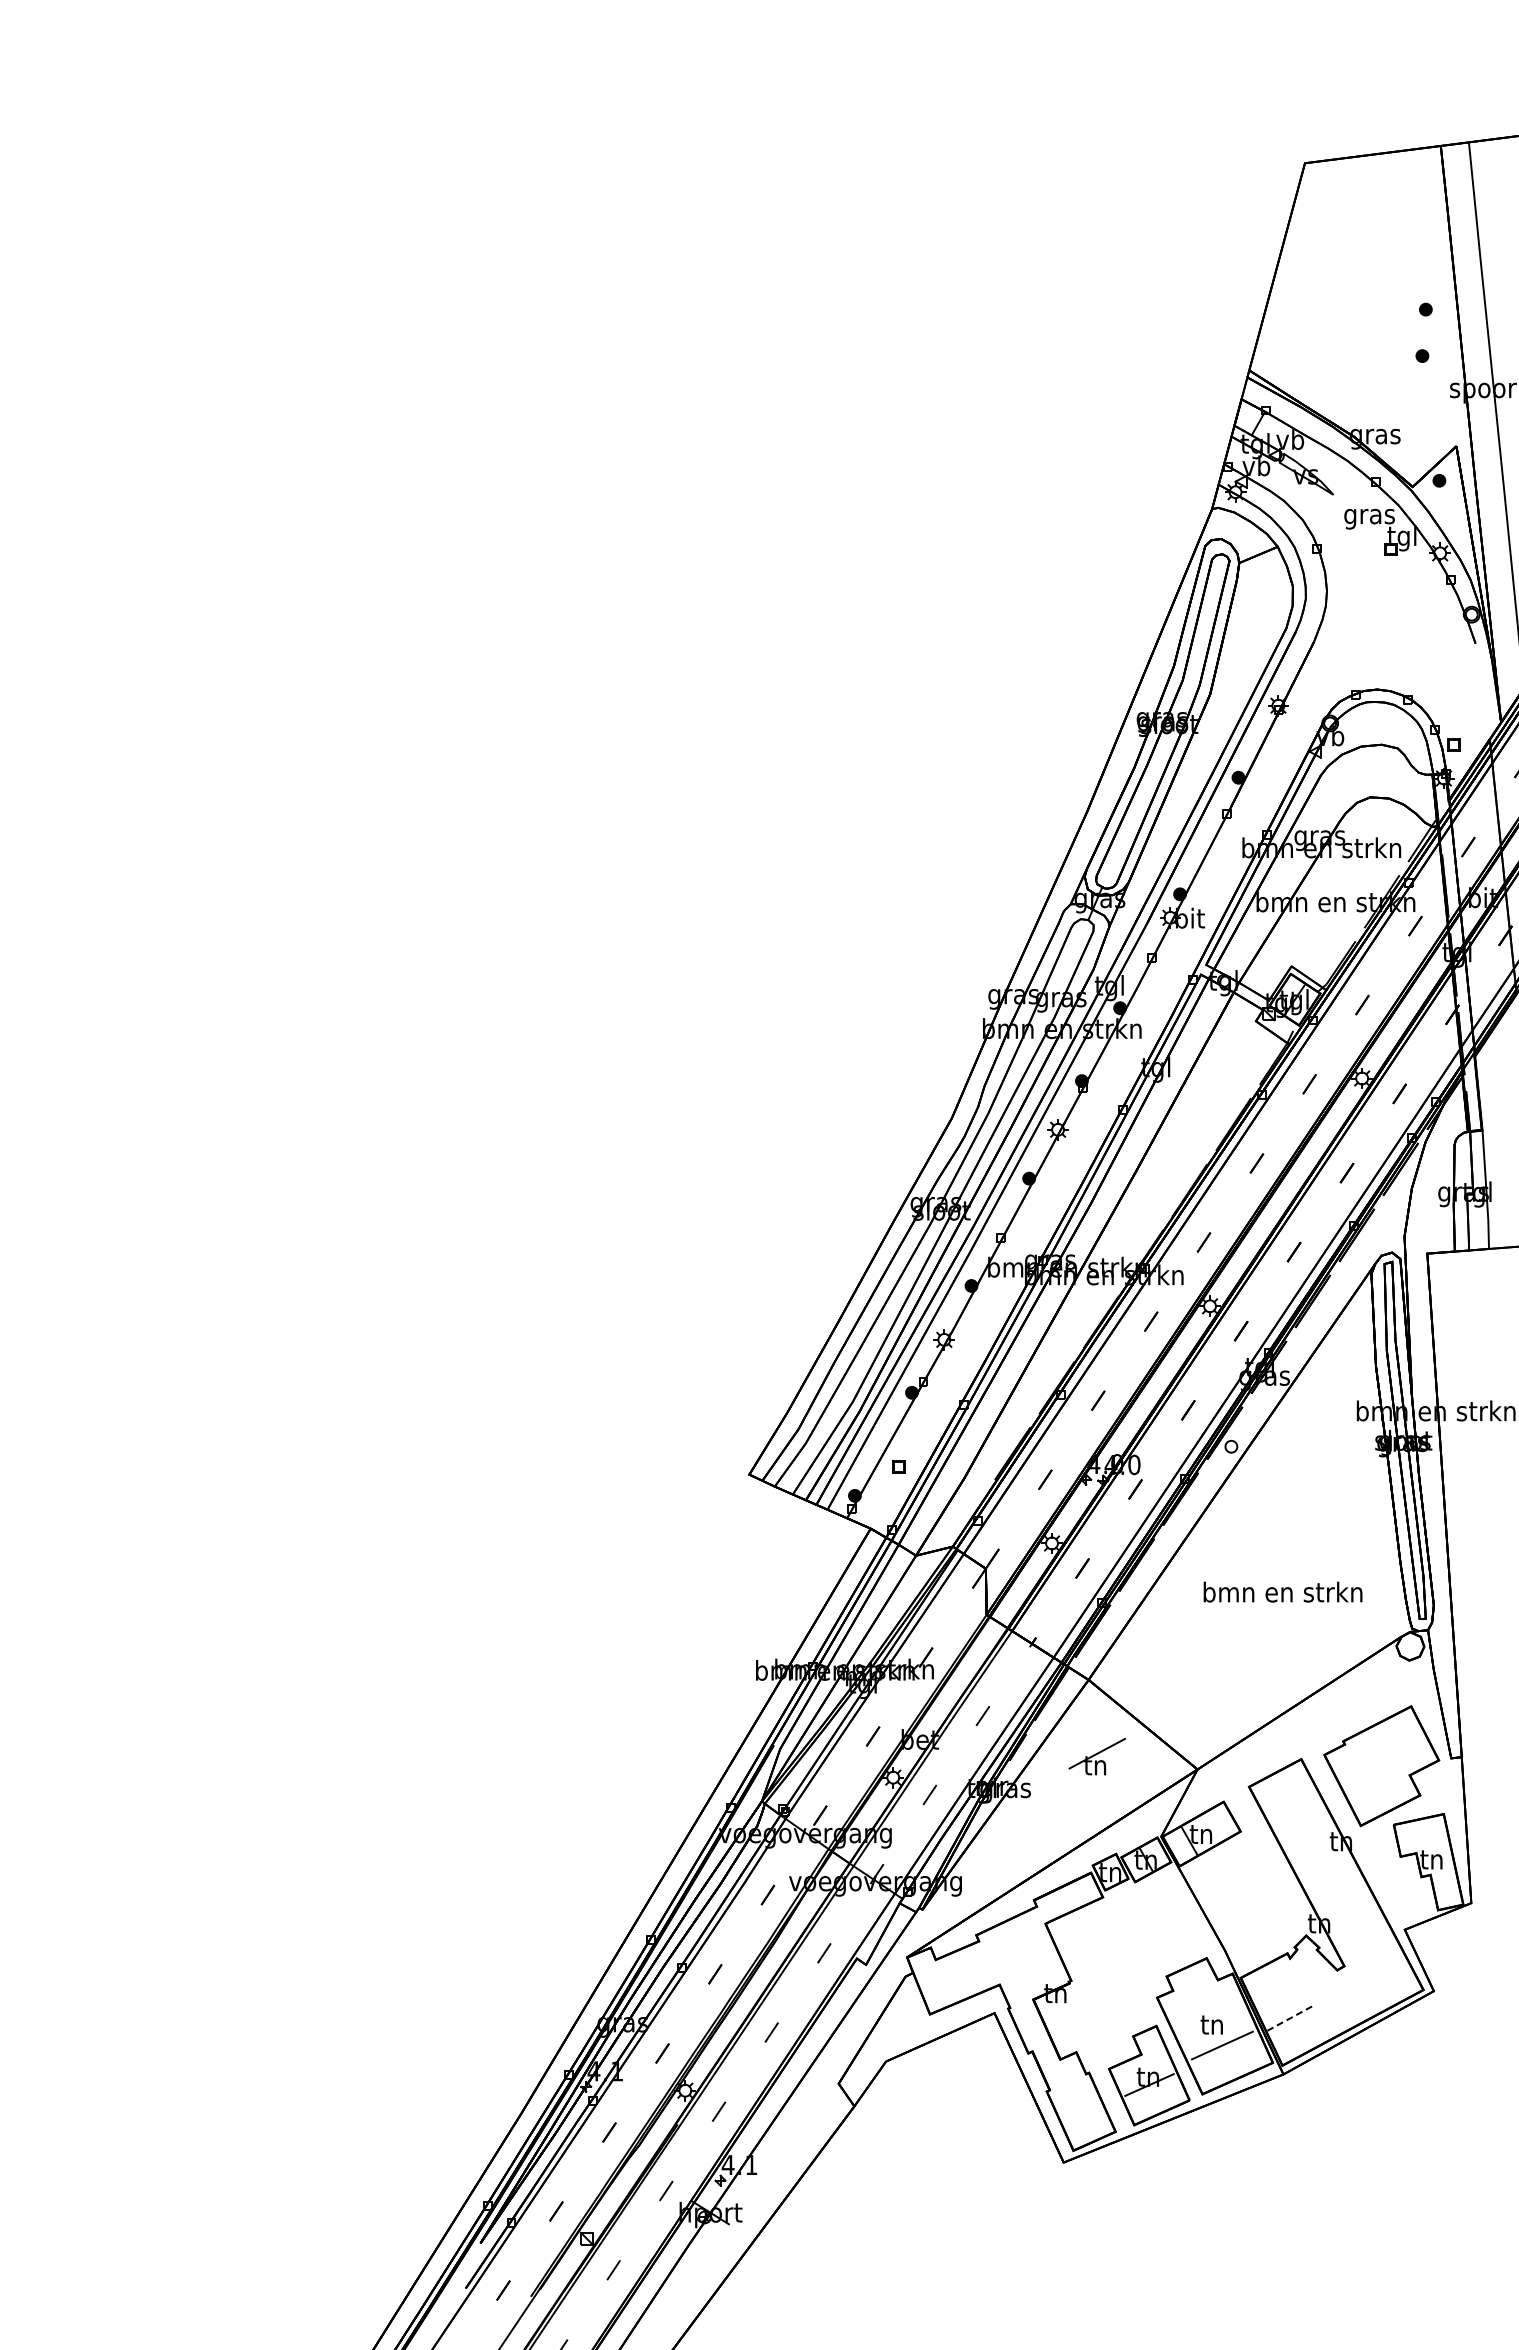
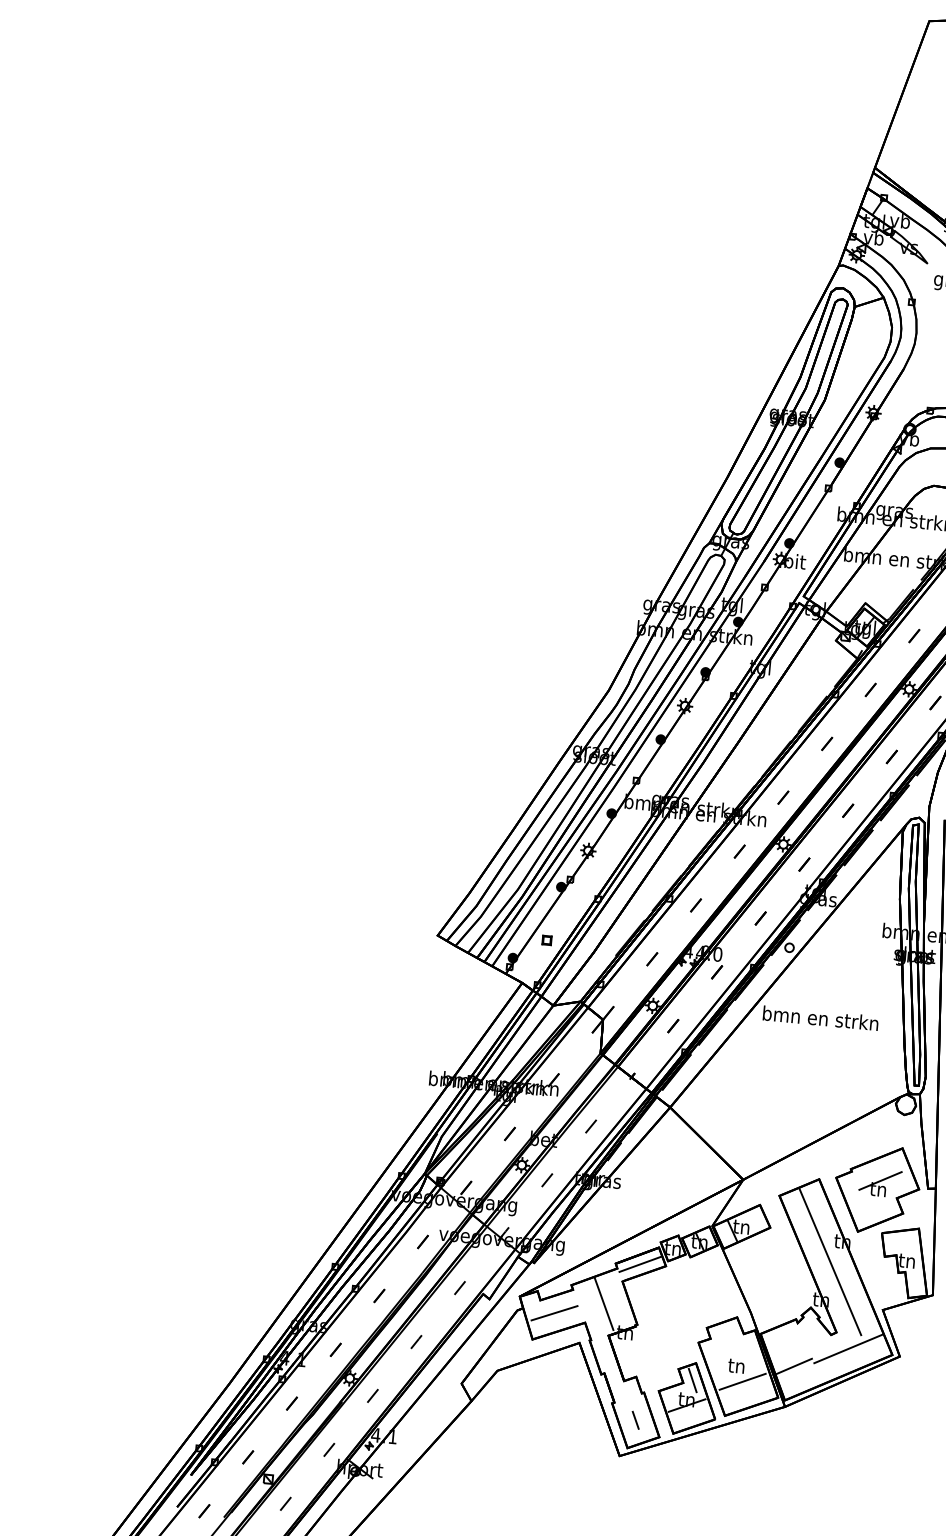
text: (1282, 1591) -> (820, 1017), moved
part: (1096, 1756) -> (879, 1182), moved
line: (1326, 1870) -> (830, 1261), added
line: (1067, 1898) -> (640, 1264), added
line: (1023, 1956) -> (604, 1303), added
line: (956, 1975) -> (554, 1313), added
line: (1362, 1987) -> (848, 1349), added
line: (1290, 2018) -> (793, 1366), dashed -> solid
line: (1153, 2049) -> (692, 1380), added
line: (1081, 2111) -> (635, 1420), added

